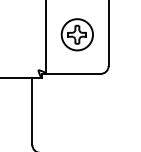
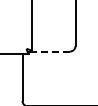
part: (76, 35) -> (53, 24), removed
line: (71, 73) -> (49, 51), solid -> dashed

